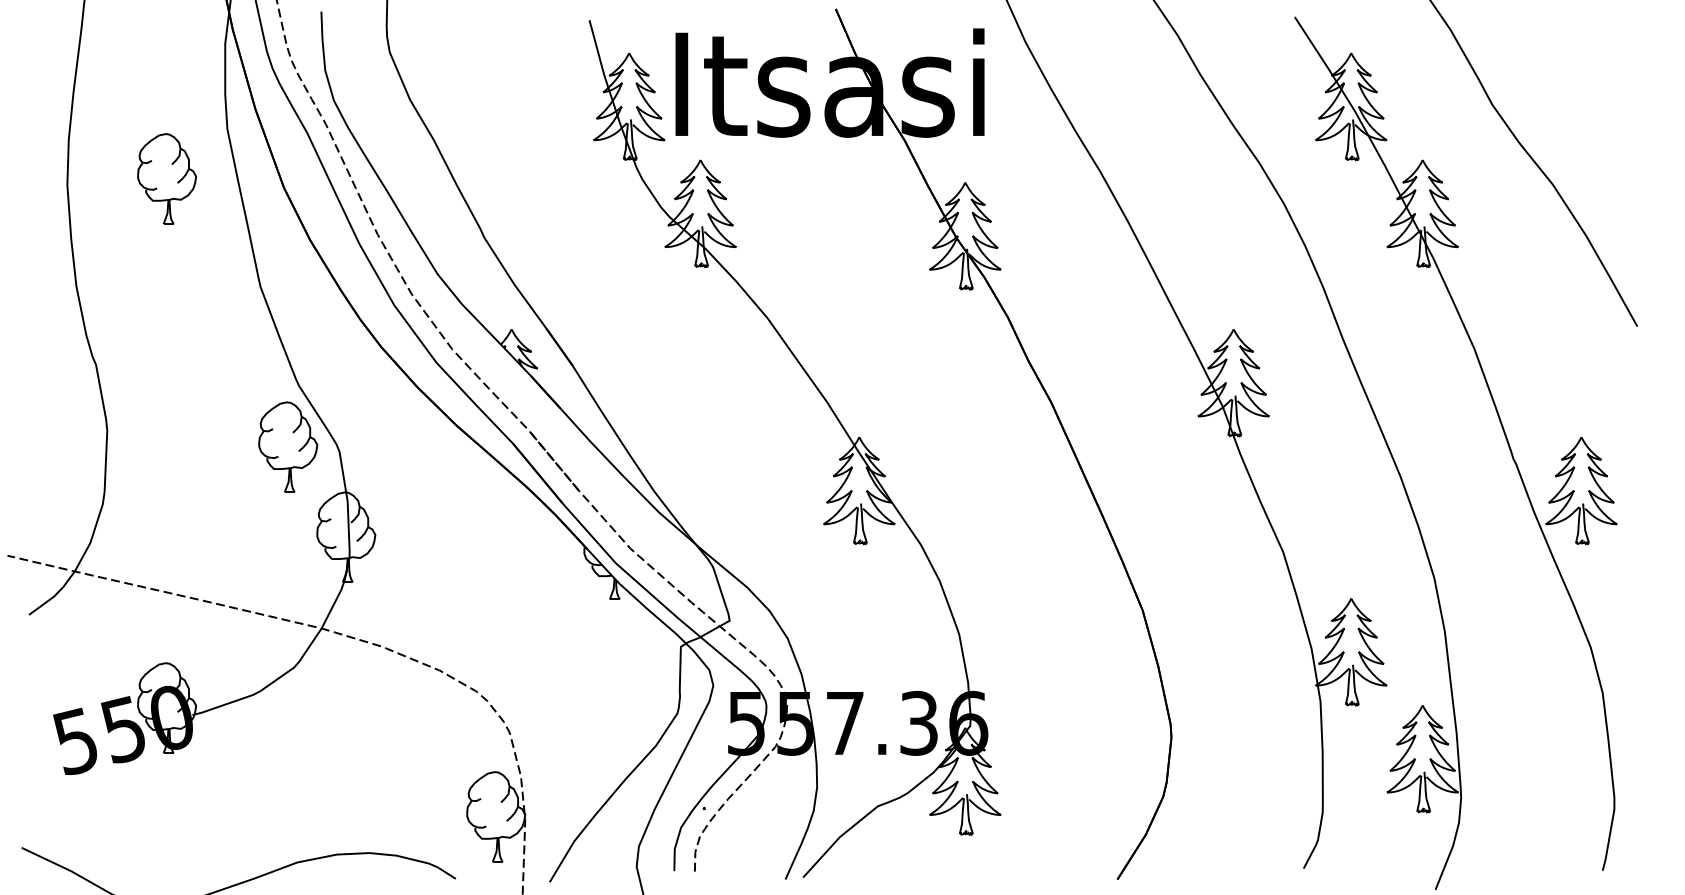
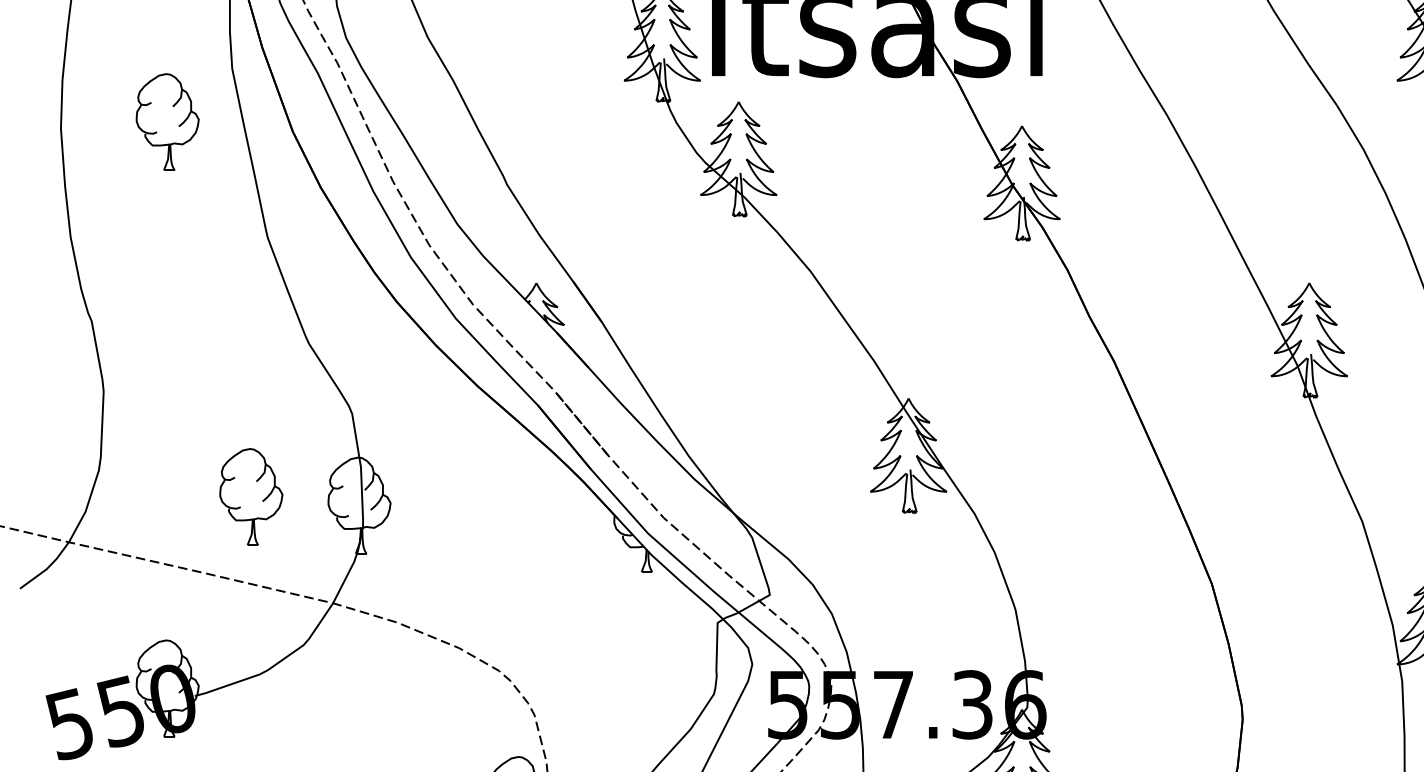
part: (288, 446) -> (251, 496), moved

